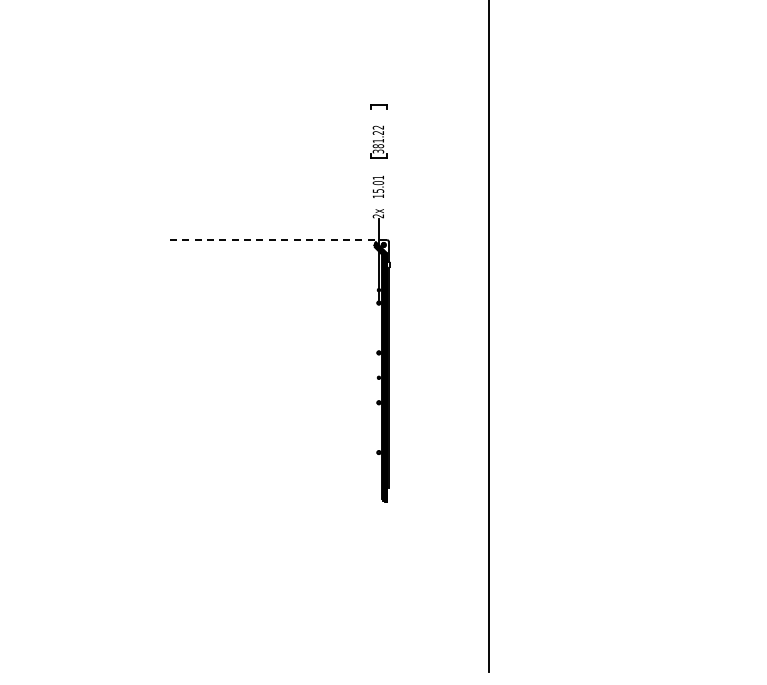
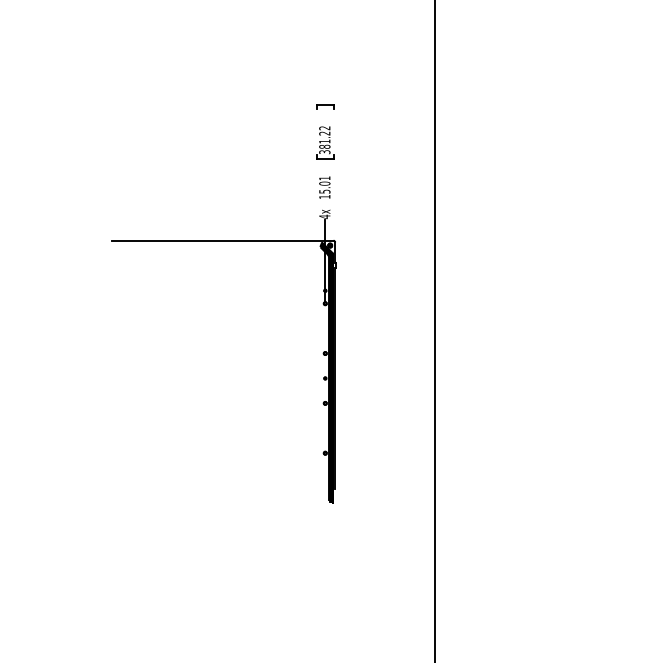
text: (377, 216) -> (323, 217), 2x -> 4x
line: (276, 240) -> (222, 241), dashed -> solid

